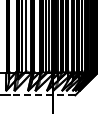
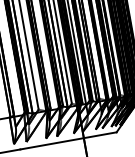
line: (42, 95) -> (68, 141), dashed -> solid

